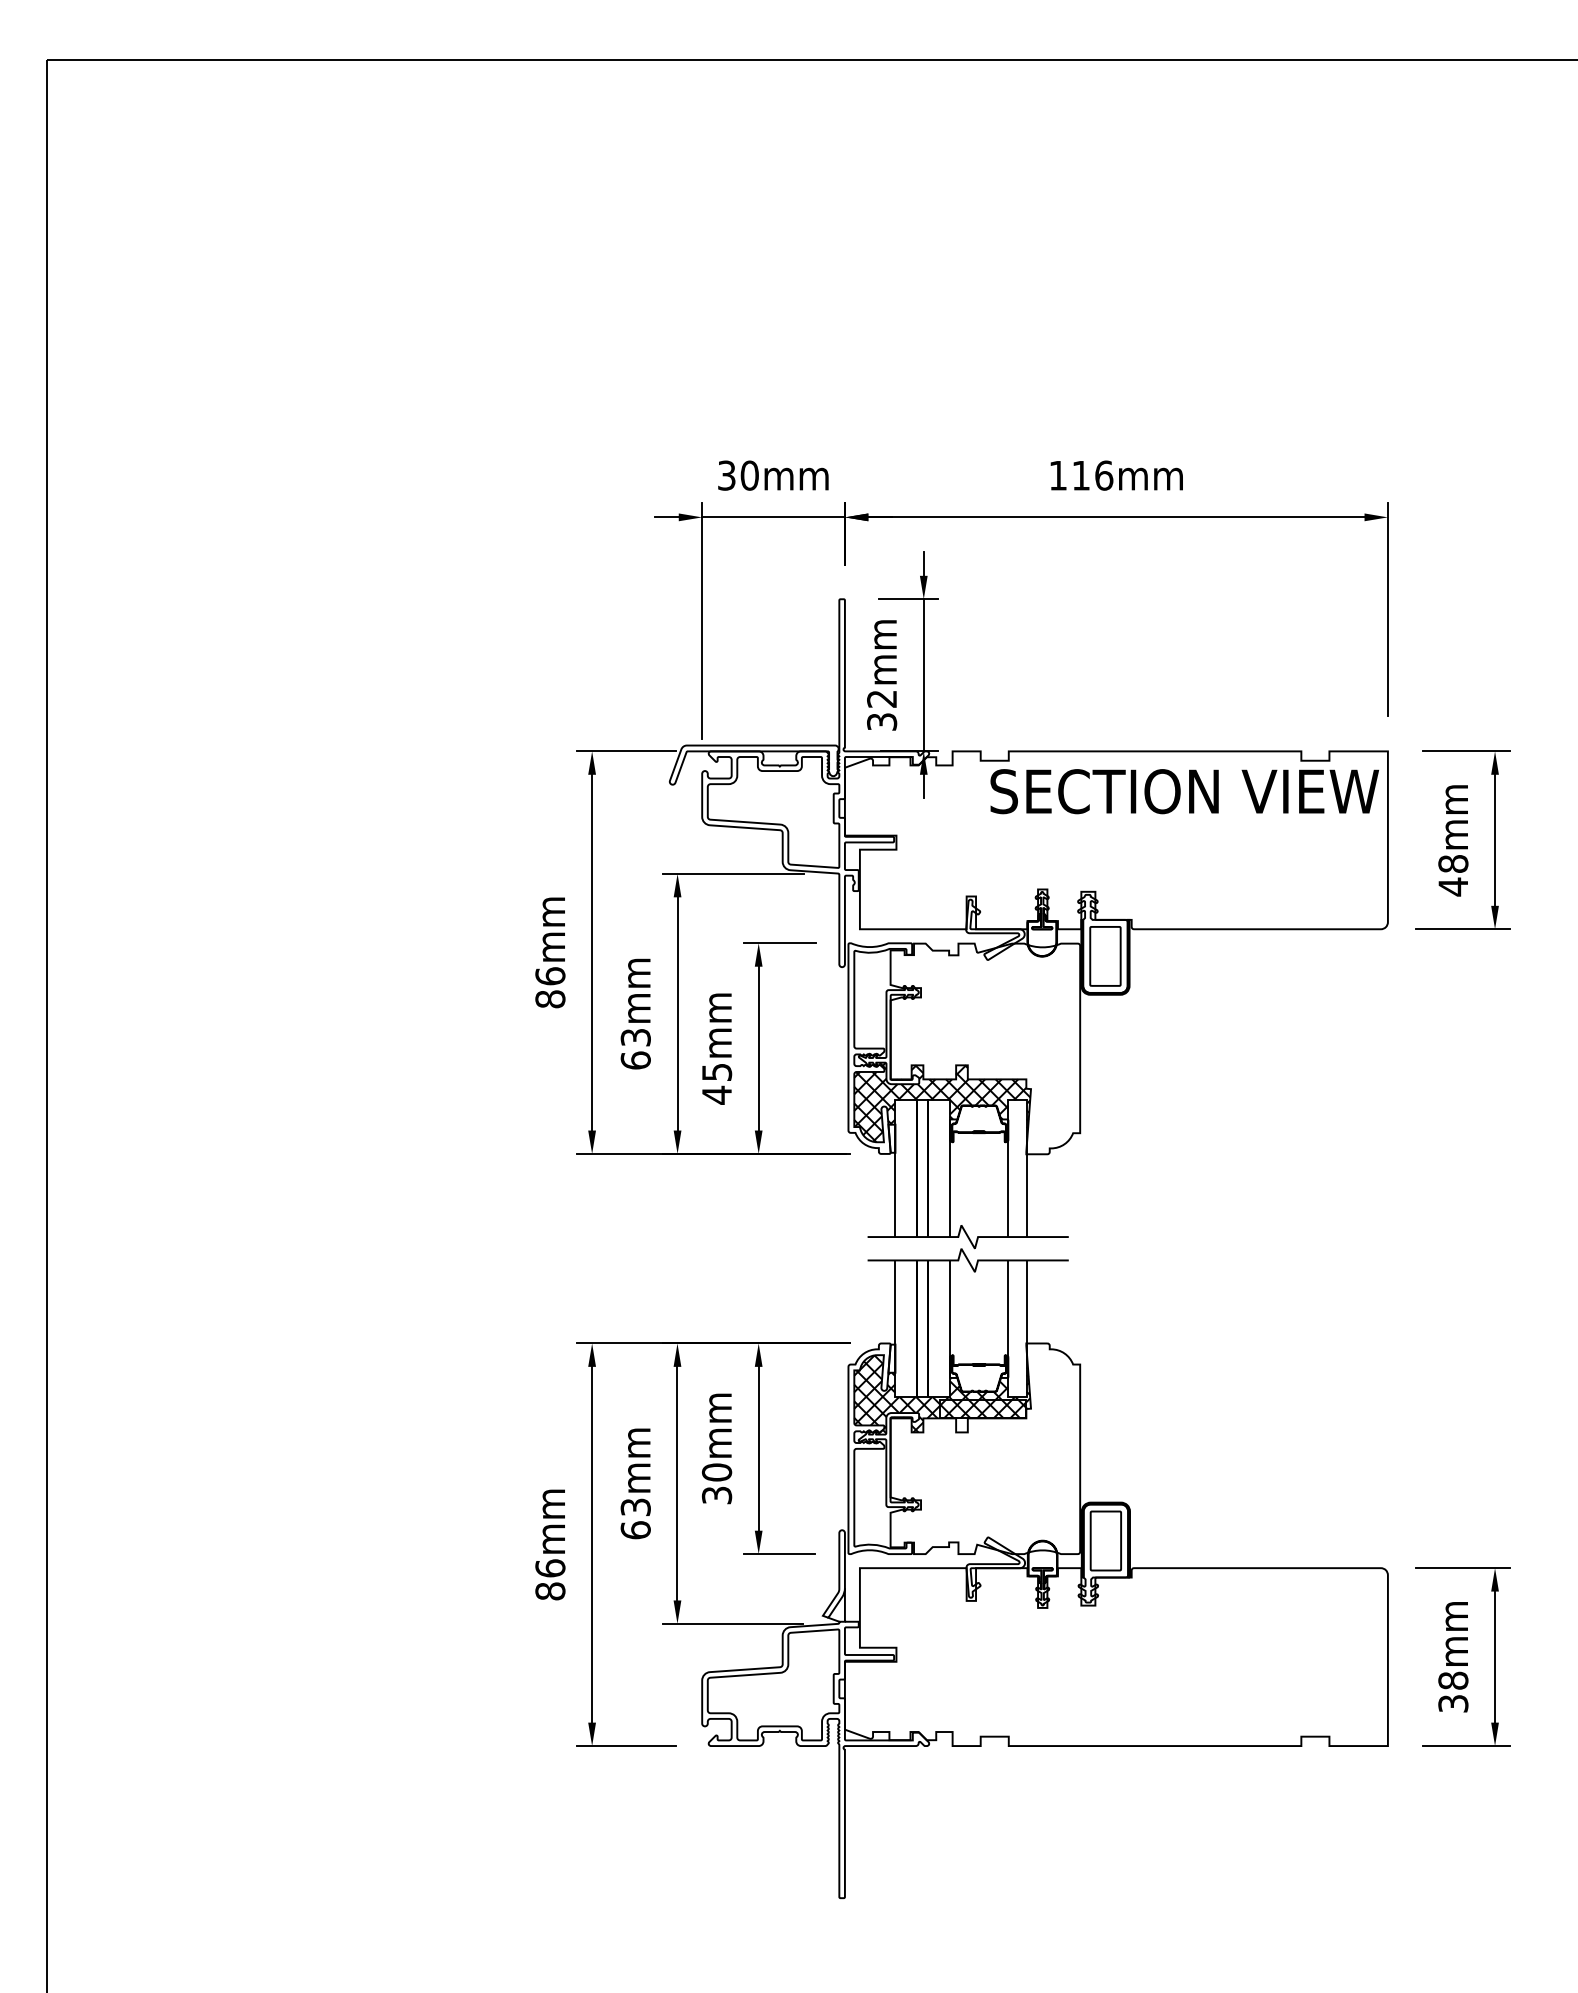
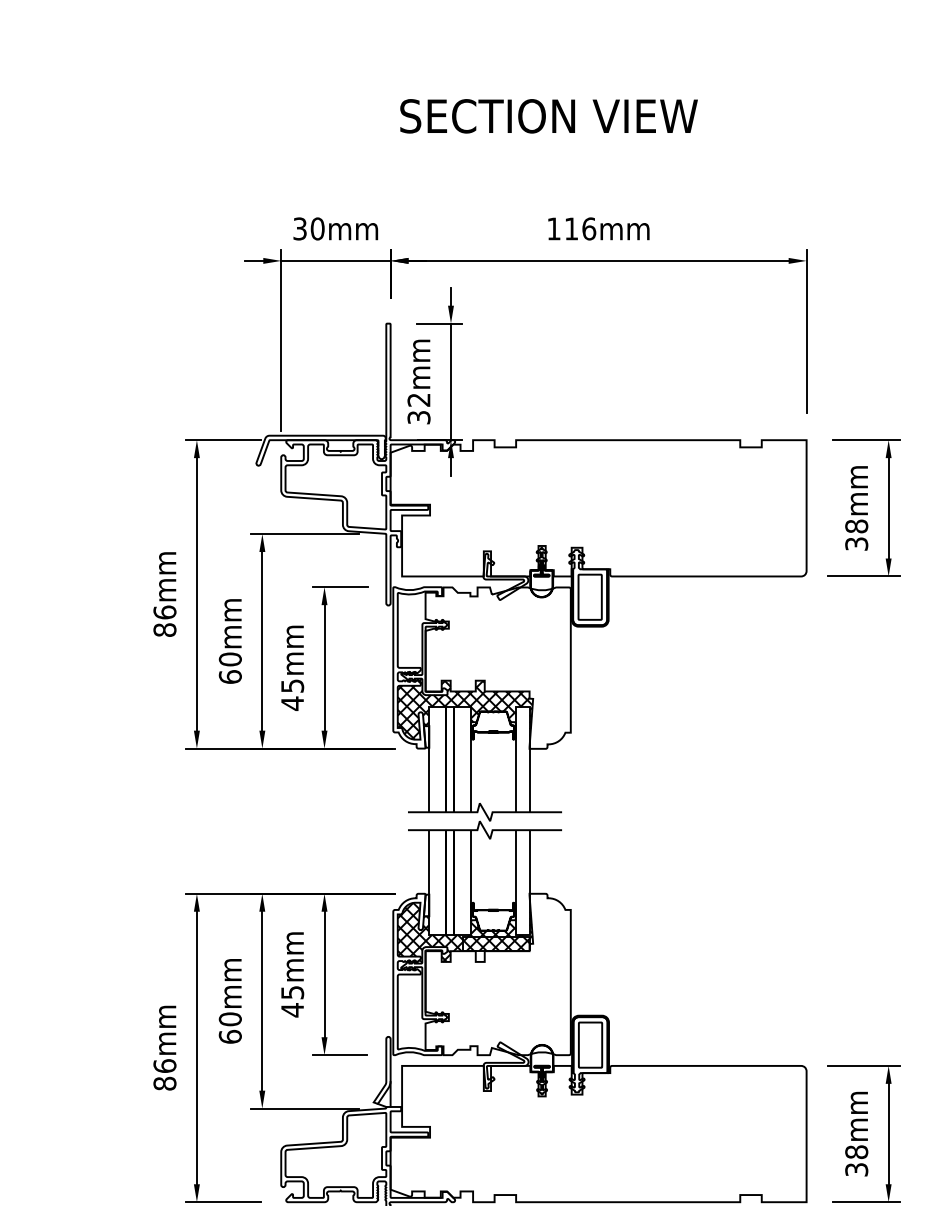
text: (1184, 791) -> (548, 116), moved
text: (1453, 886) -> (856, 543), 48mm -> 38mm
text: (635, 1037) -> (230, 659), 63mm -> 60mm
text: (716, 1484) -> (292, 1001), 30mm -> 45mm
text: (635, 1507) -> (230, 1019), 63mm -> 60mm

